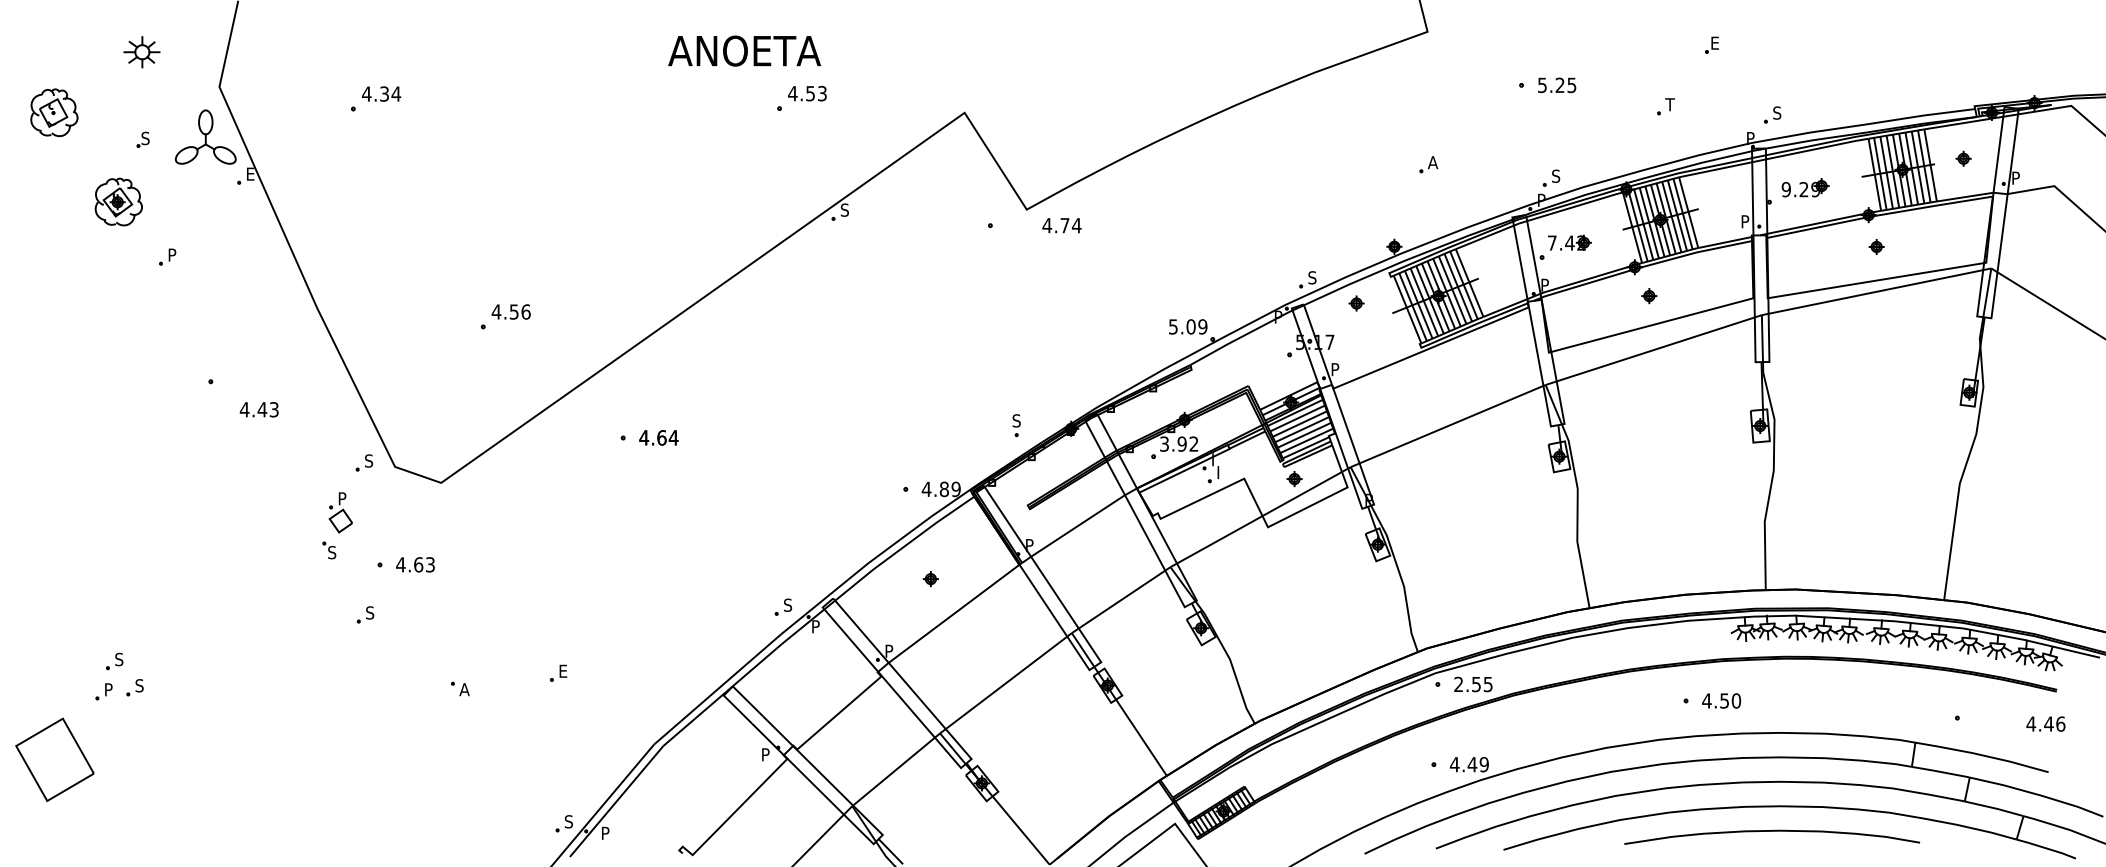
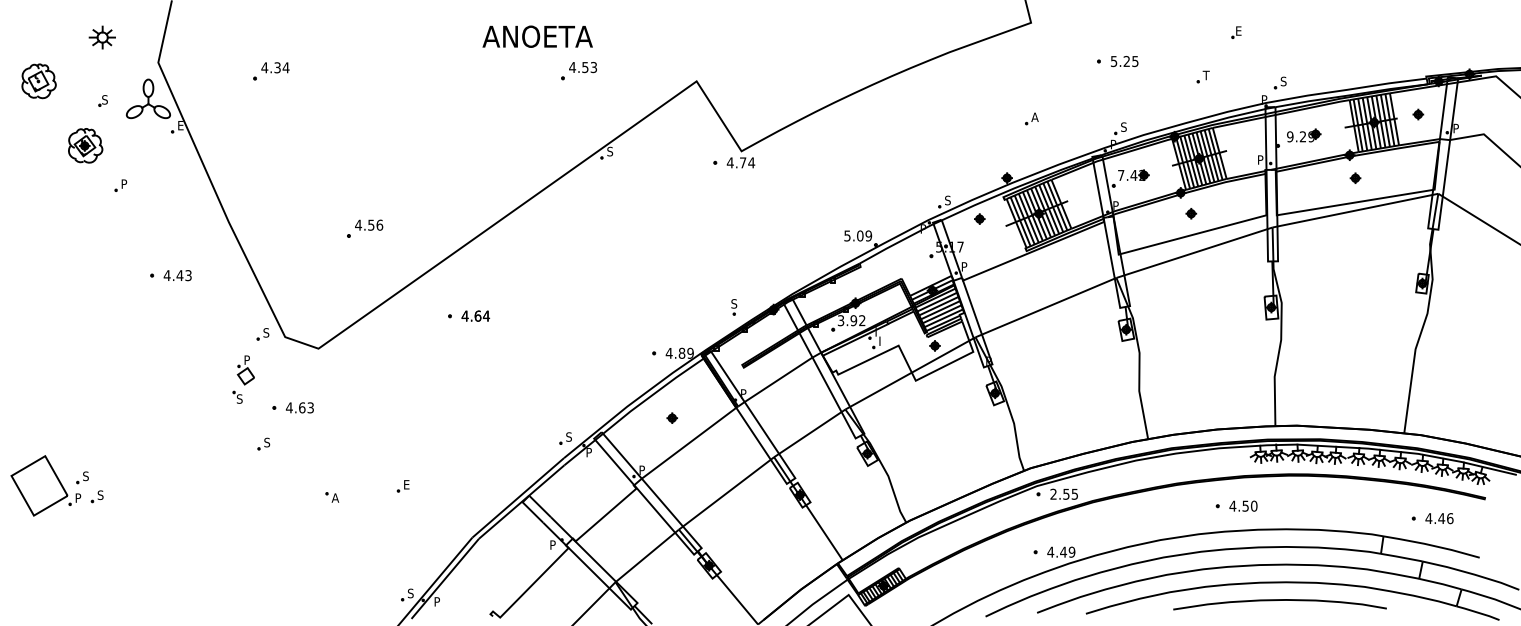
text: (1061, 225) -> (740, 162), moved
text: (258, 409) -> (177, 275), moved
text: (2045, 723) -> (1439, 518), moved
part: (54, 759) -> (39, 485), moved

